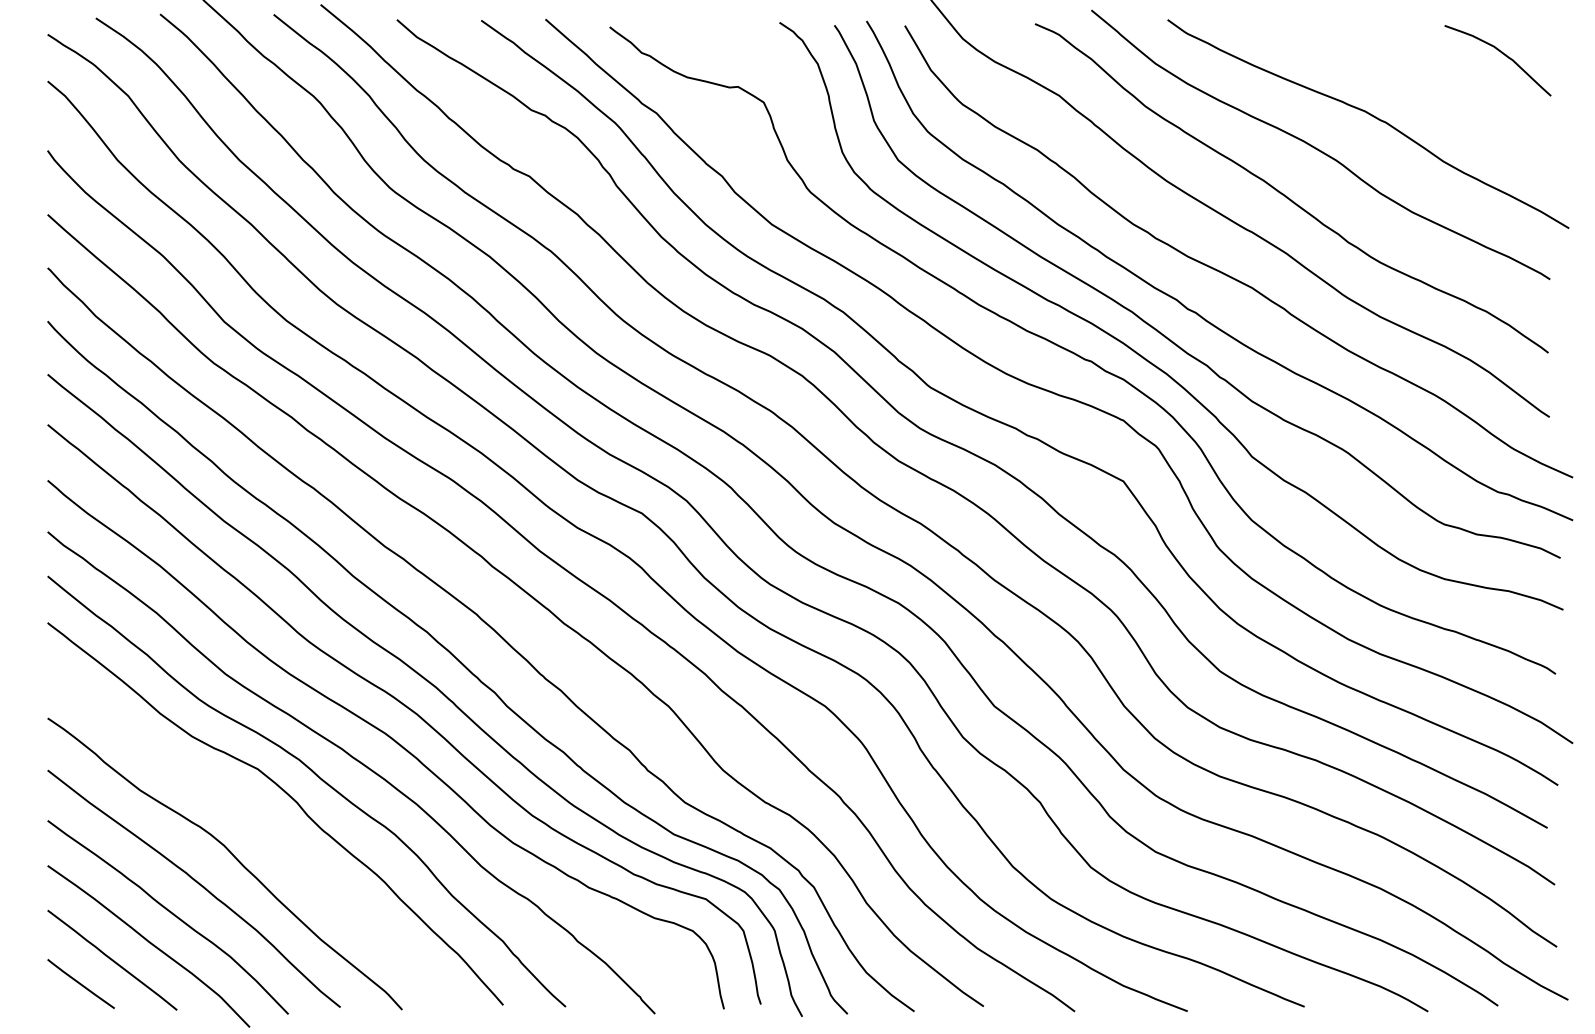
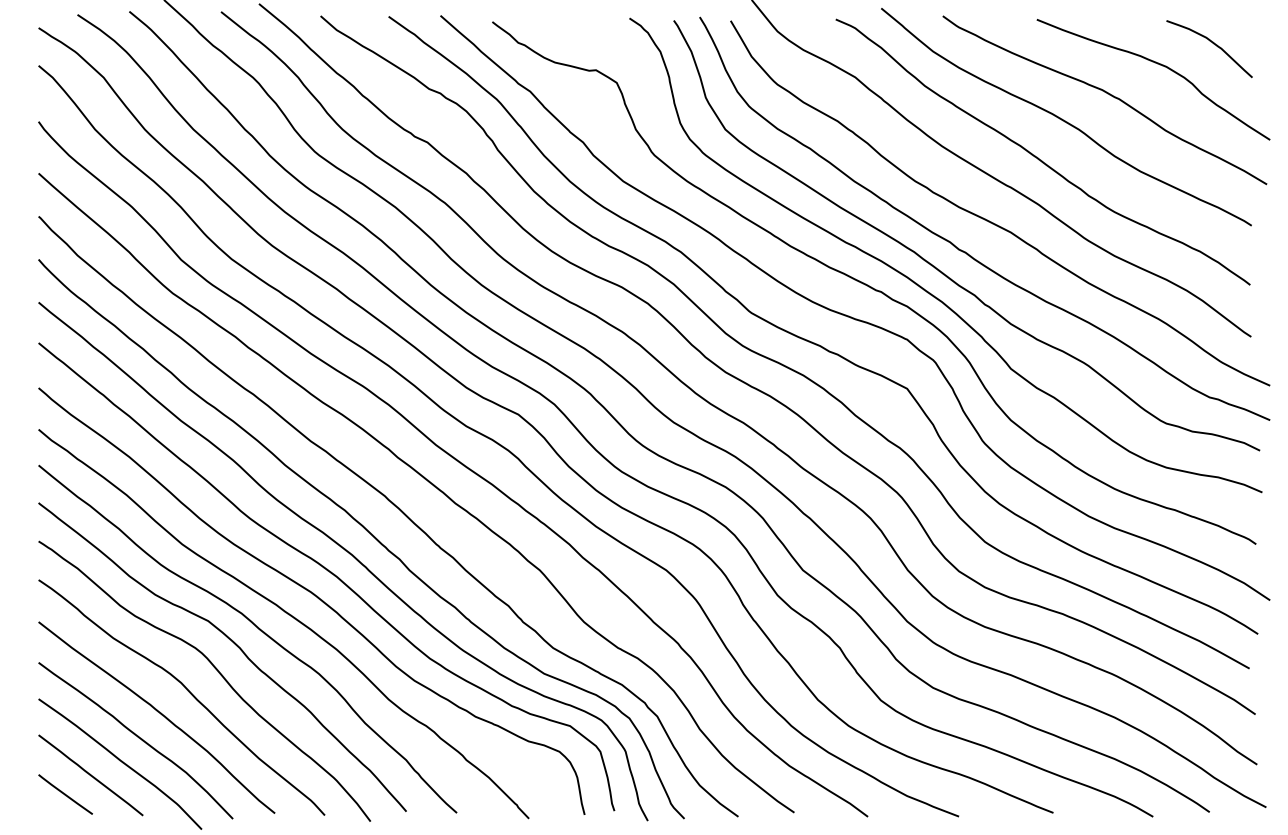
curve: (1433, 79) -> (1157, 64), added
curve: (266, 829) -> (215, 669), added

